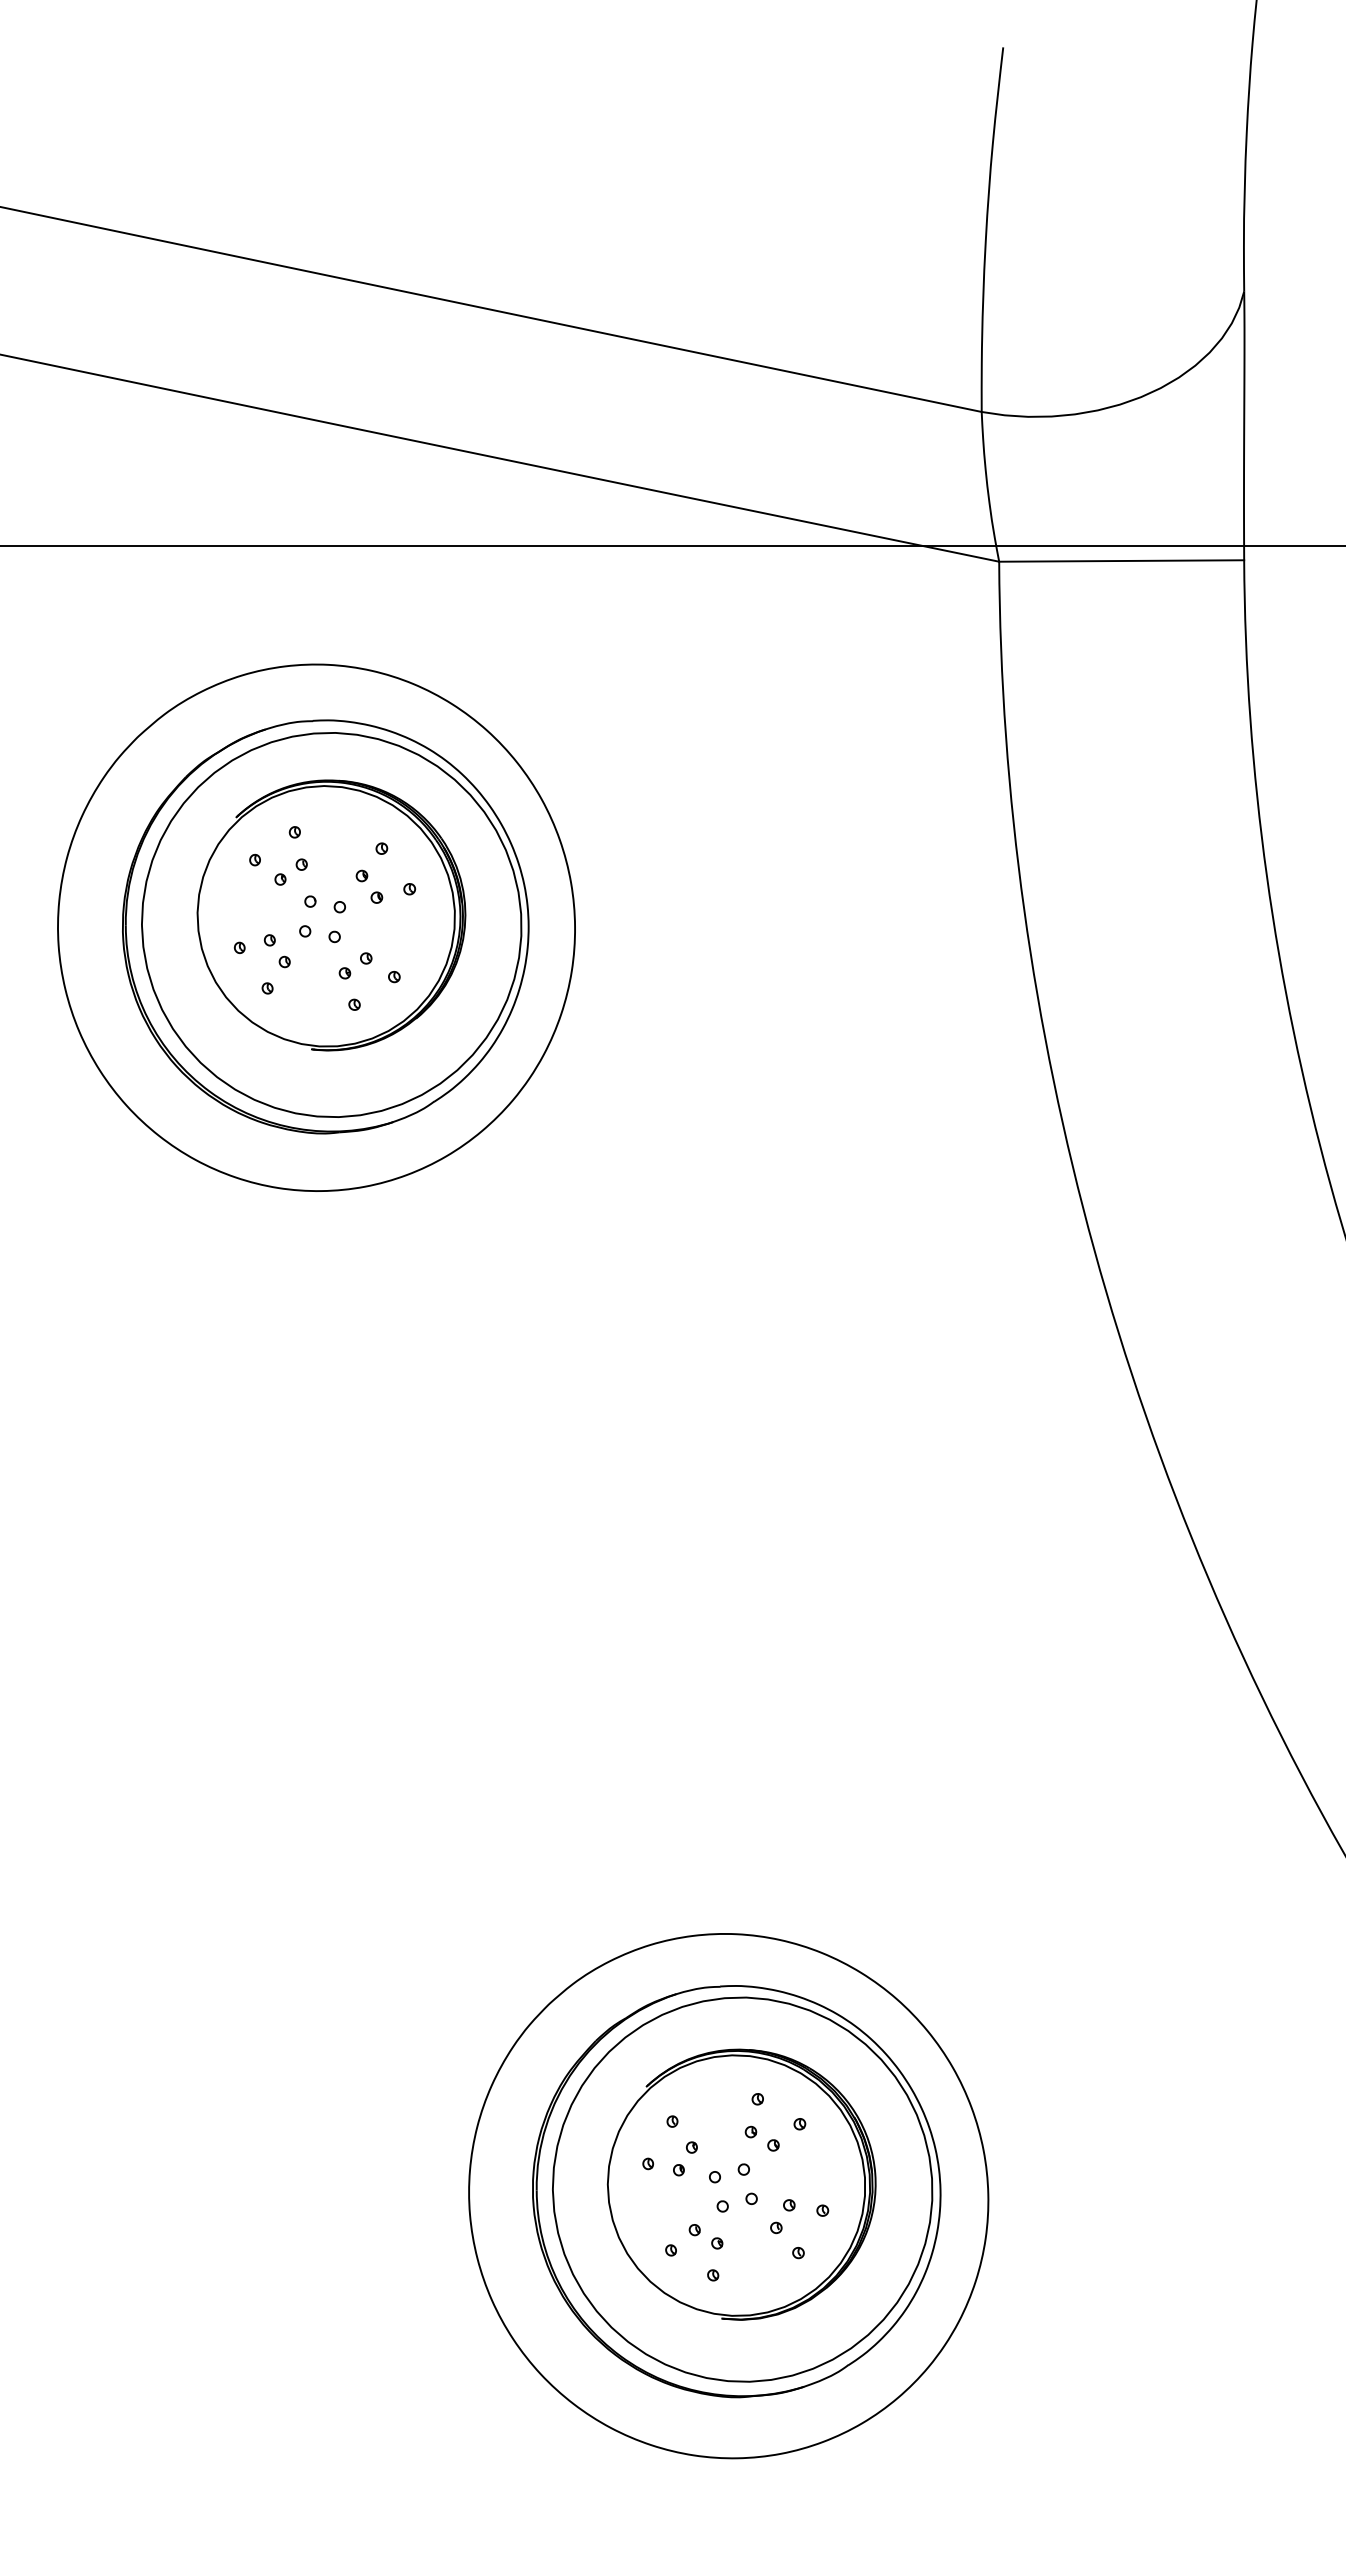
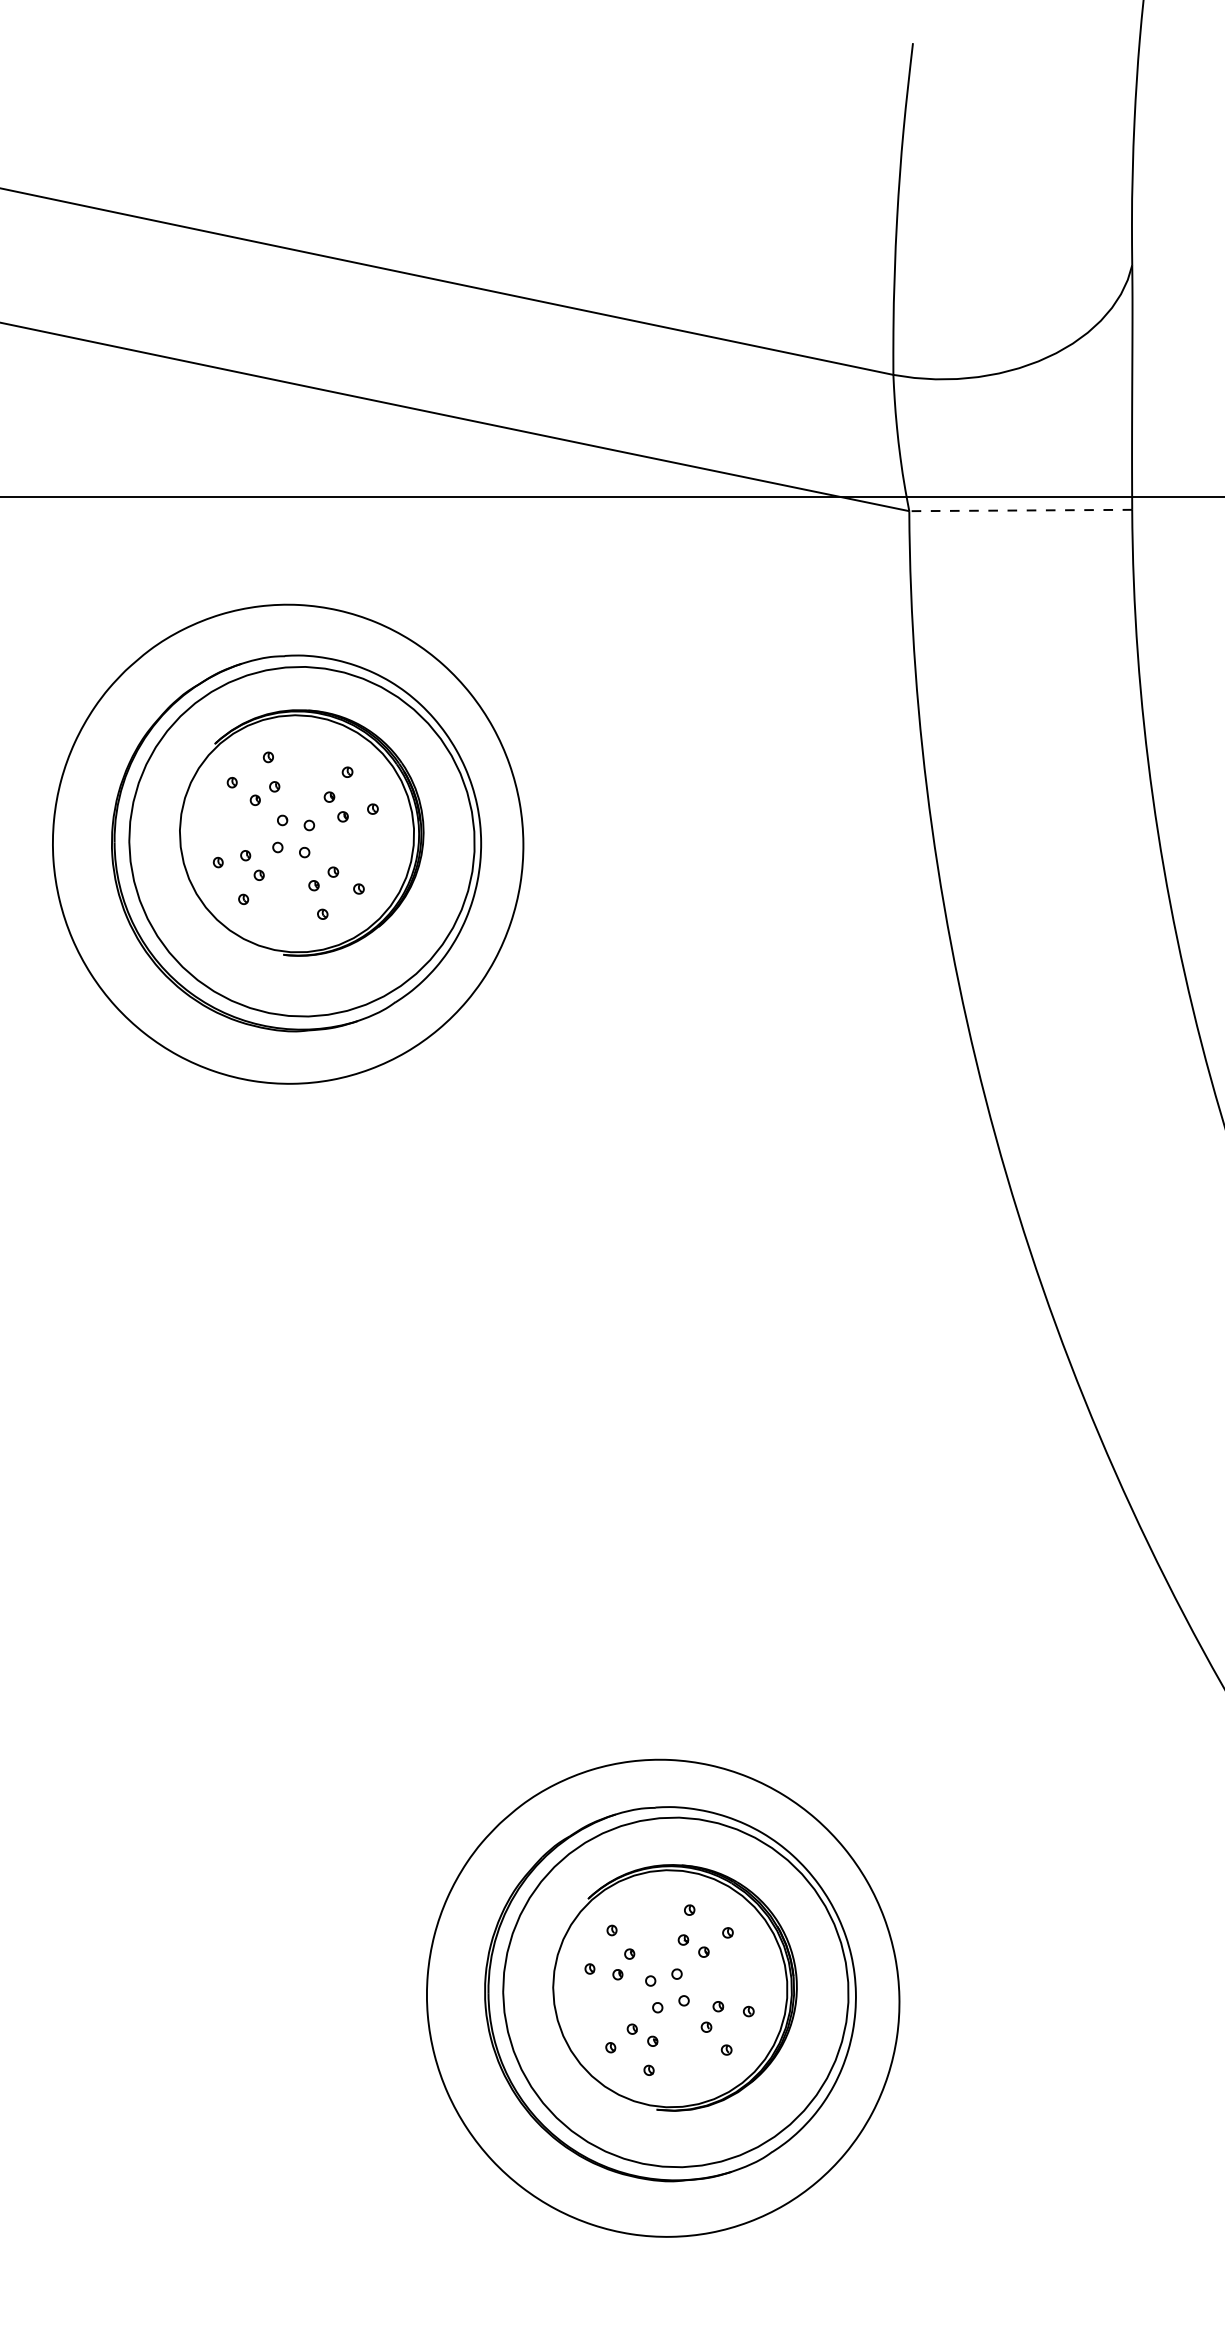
line: (1121, 561) -> (1020, 510), solid -> dashed

